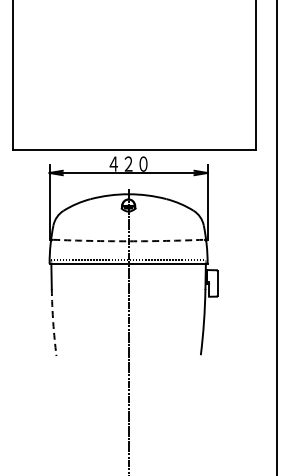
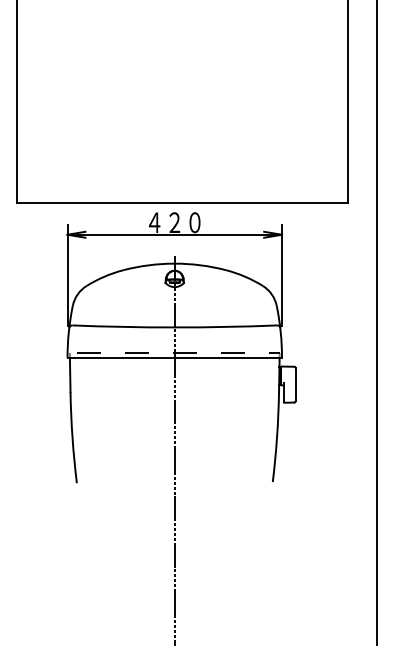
arc: (128, 241) -> (174, 327), dashed -> solid
arc: (53, 322) -> (72, 437), dashed -> solid

